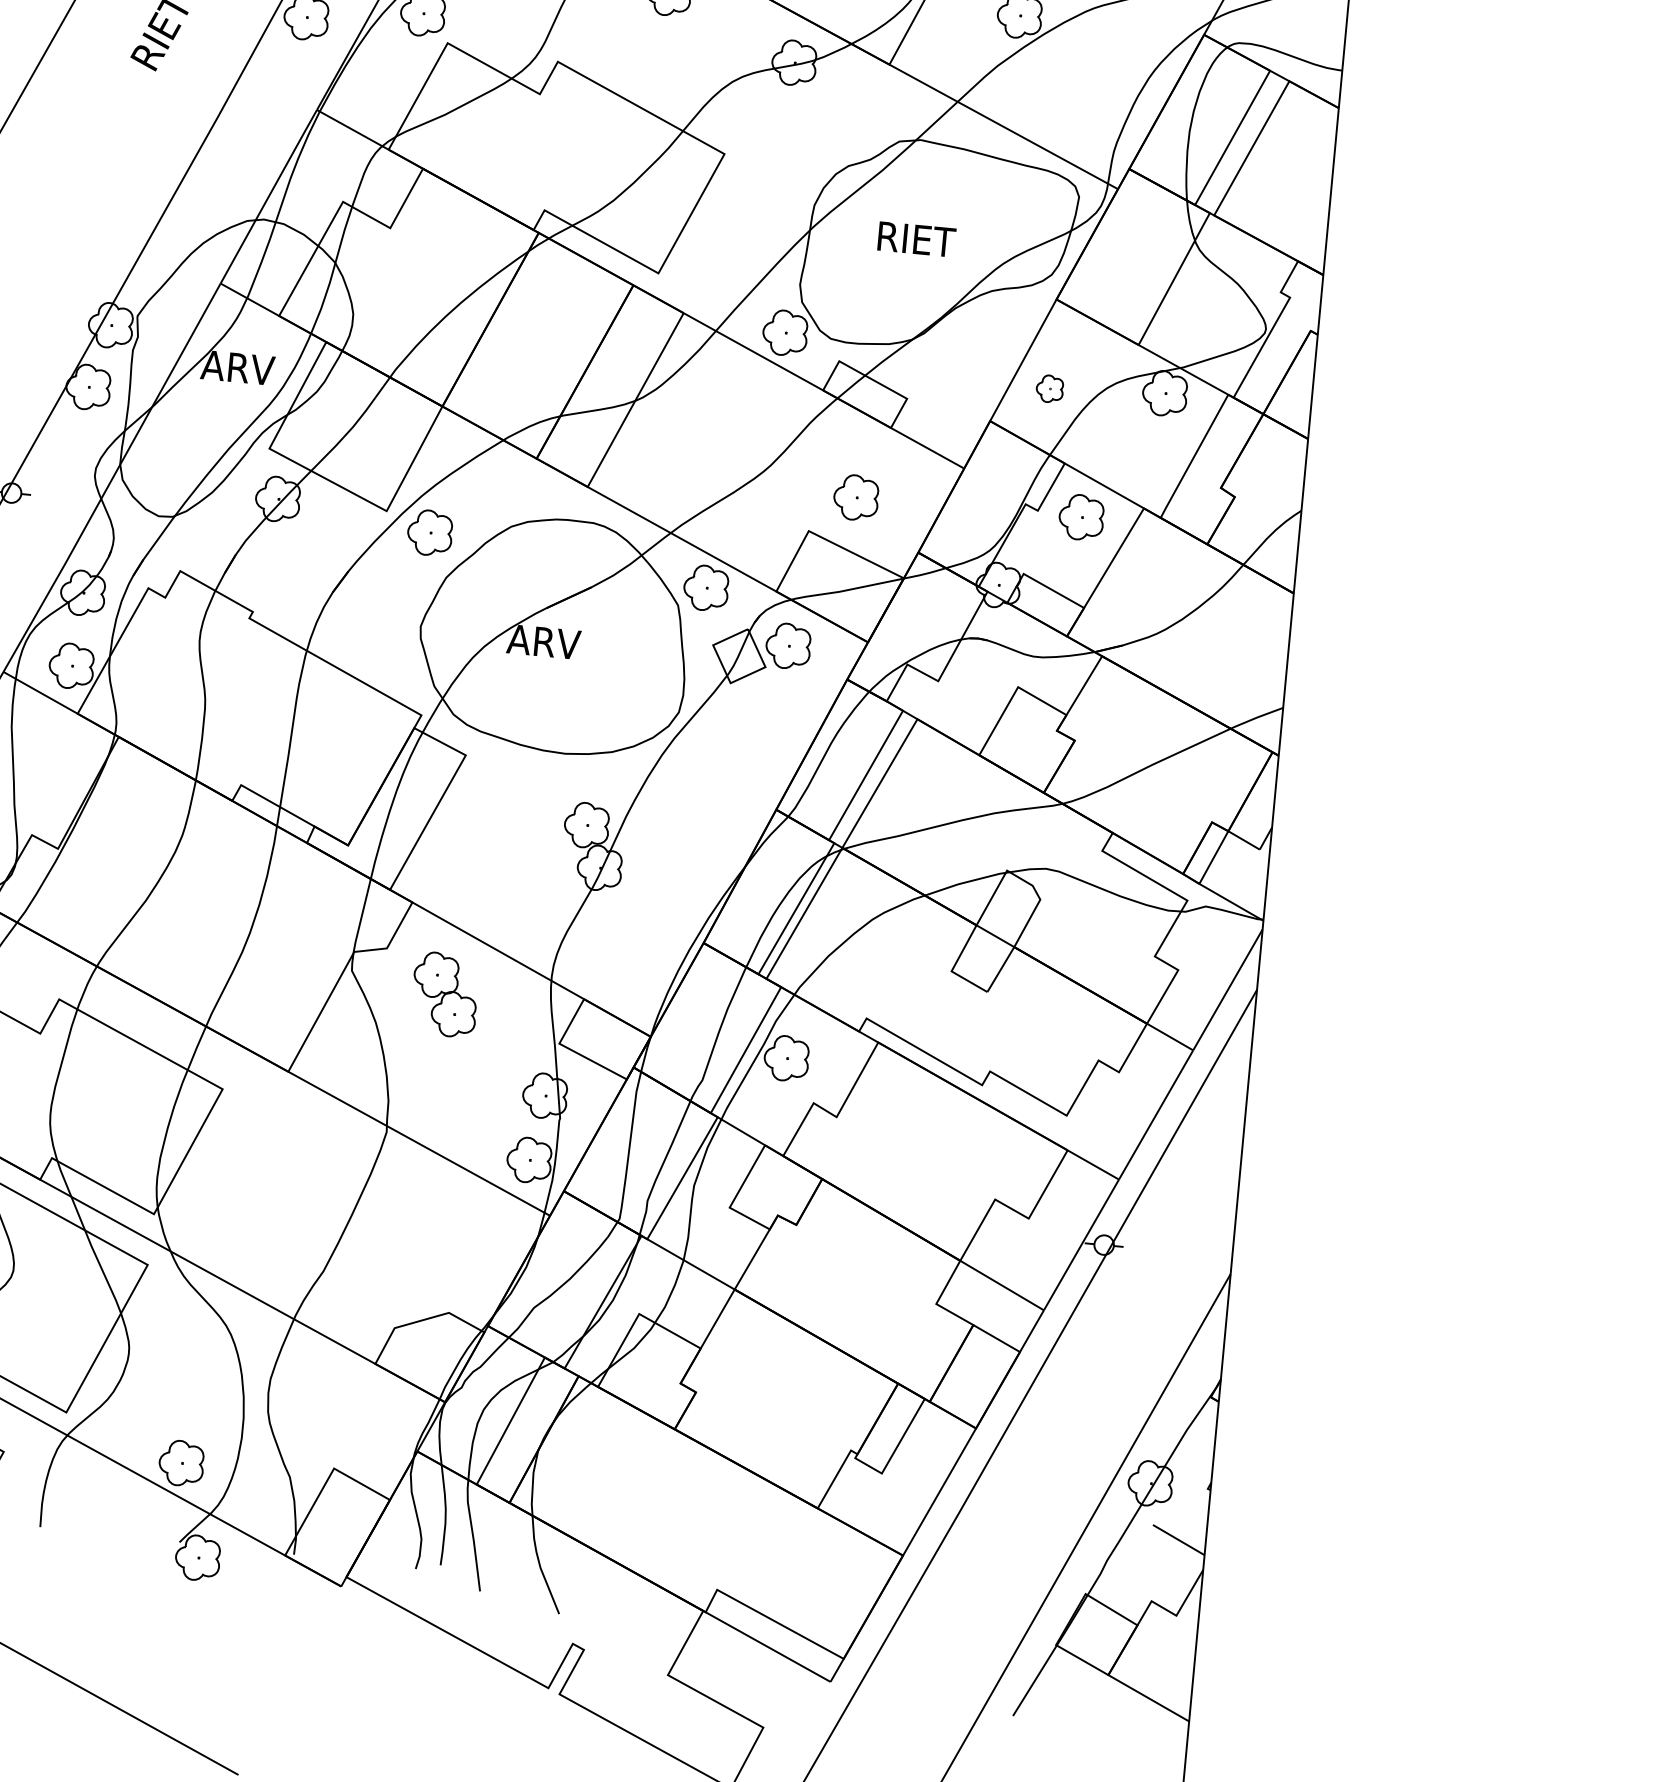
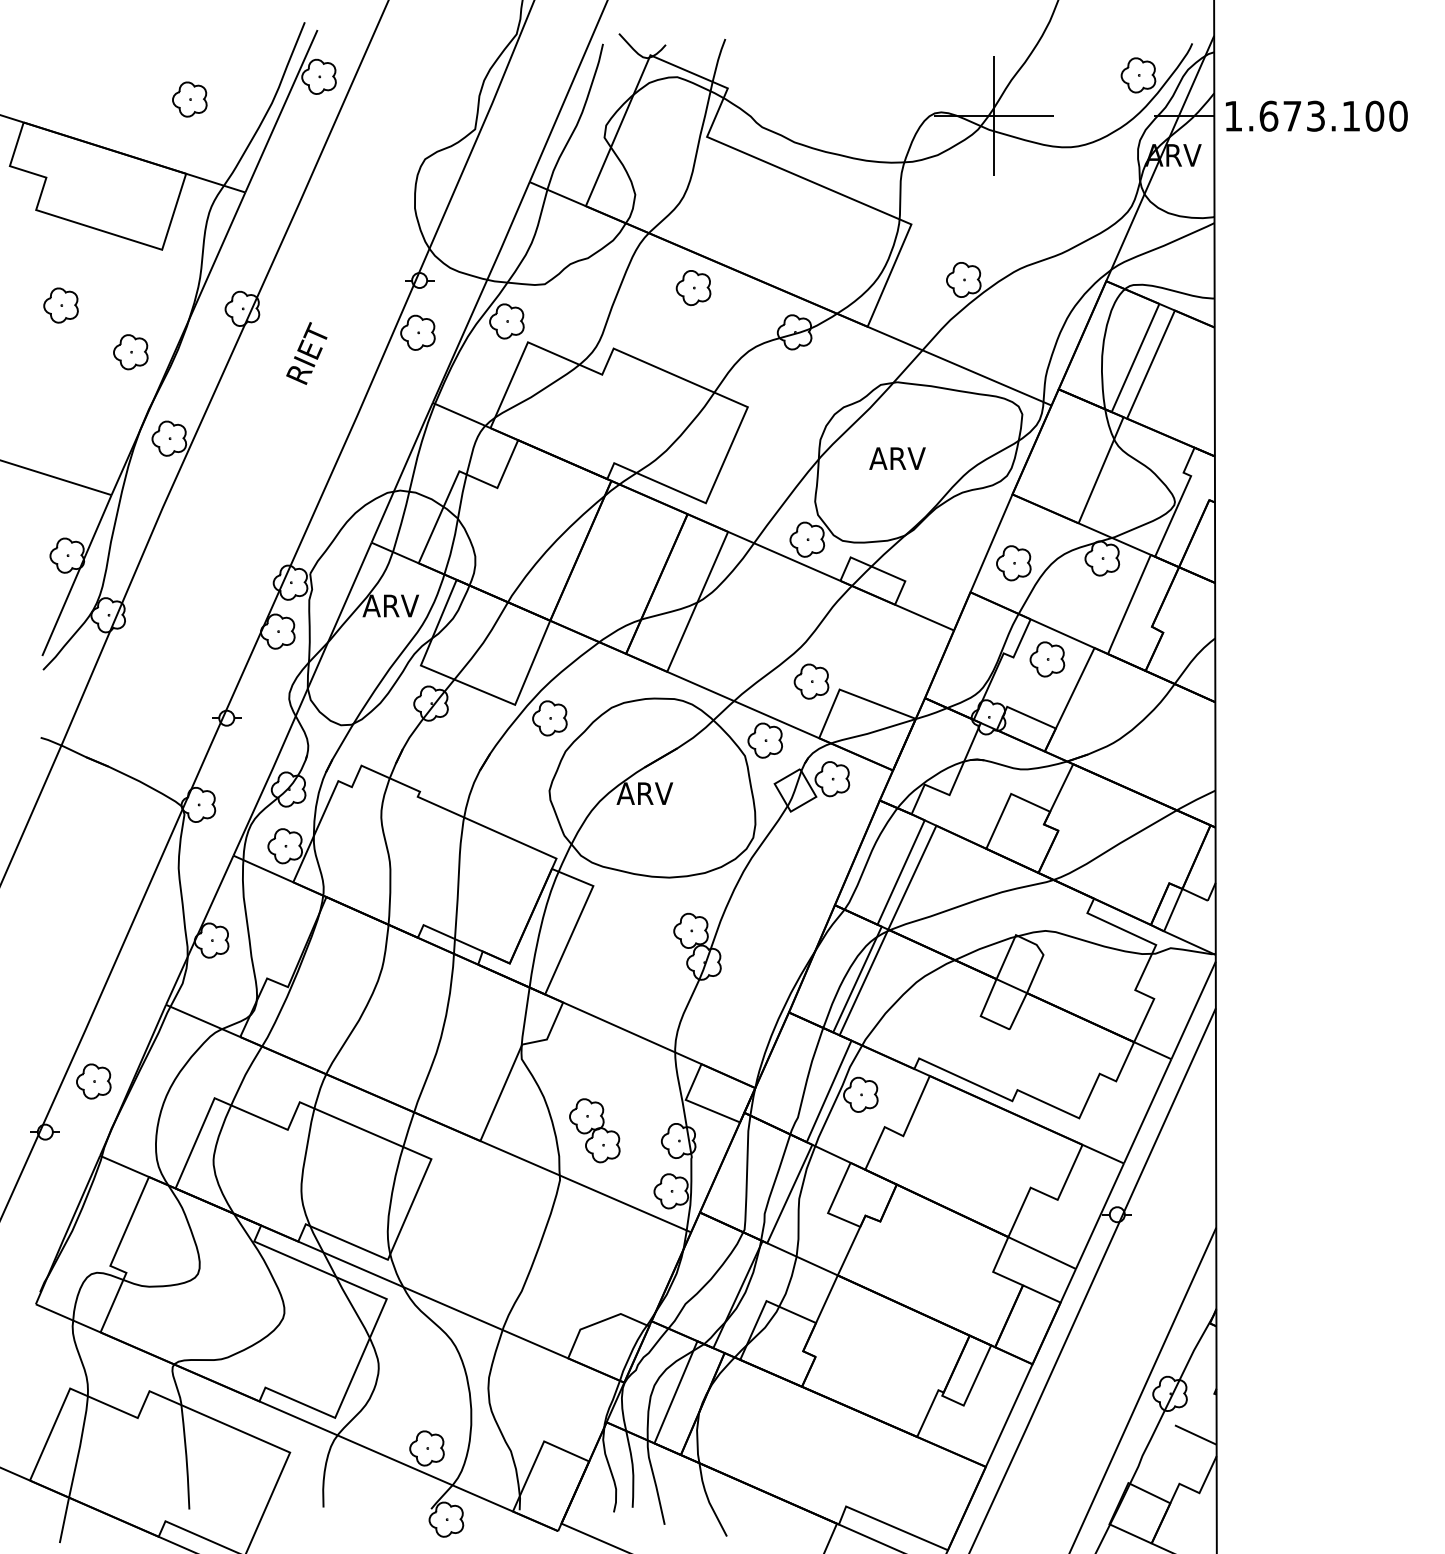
text: (914, 239) -> (899, 458), RIET -> ARV
part: (1049, 389) -> (1013, 563), size x1.67
part: (856, 497) -> (811, 681), moved
part: (444, 994) -> (594, 1130), moved

